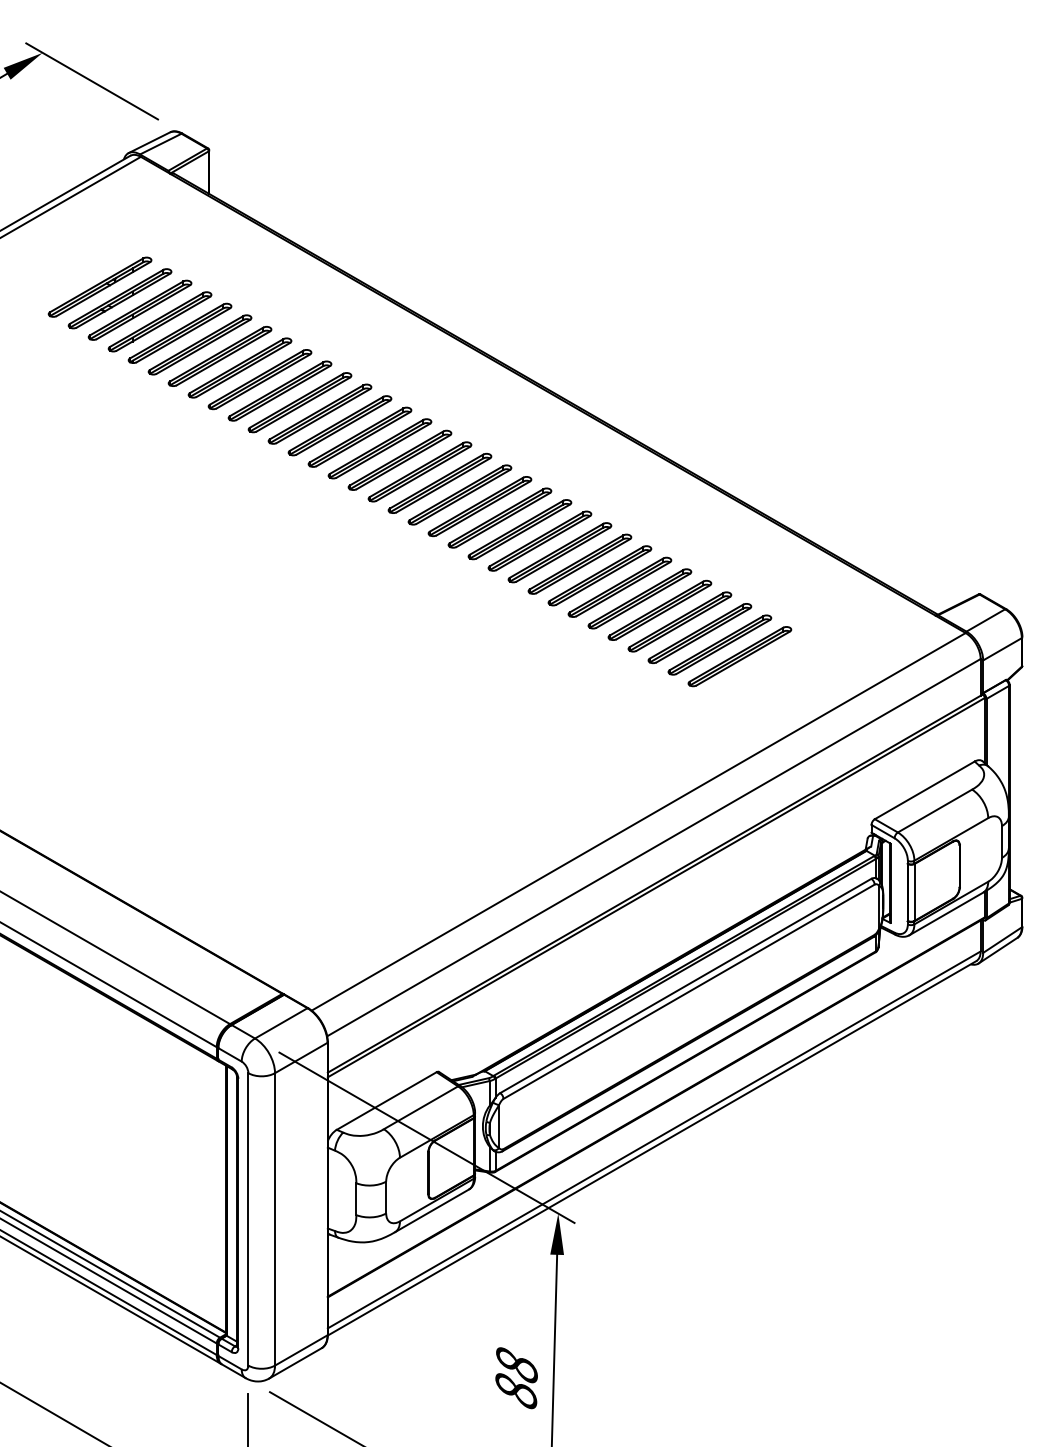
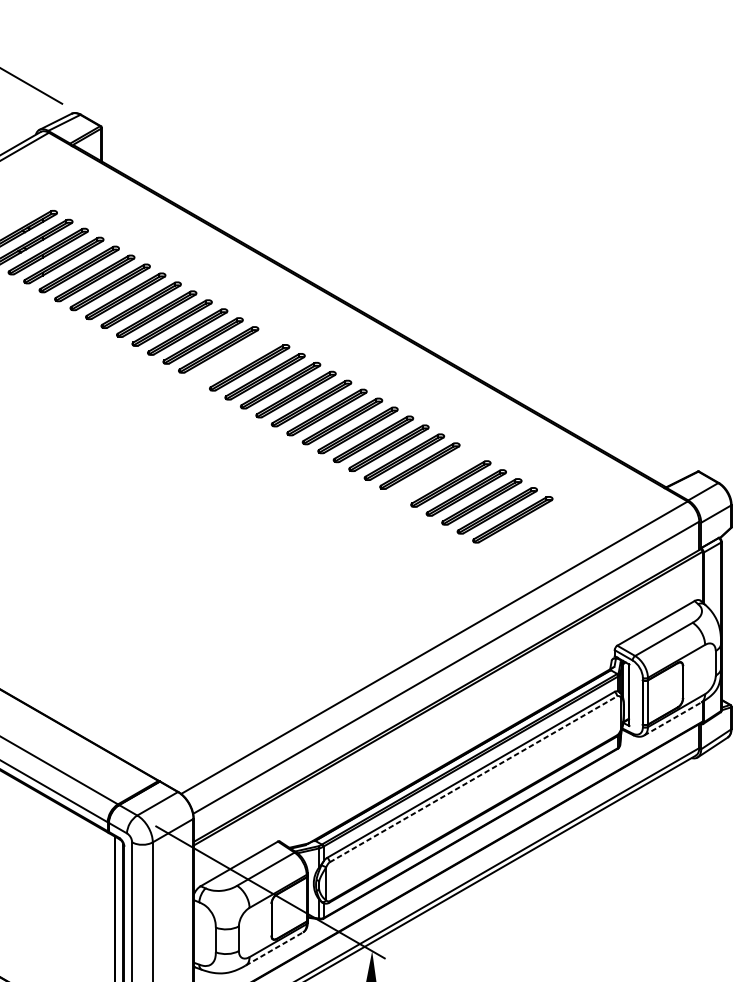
part: (379, 448) -> (233, 358), removed
part: (639, 598) -> (435, 474), removed
line: (946, 913) -> (672, 718), solid -> dashed
line: (689, 991) -> (473, 779), solid -> dashed
line: (432, 1210) -> (274, 948), solid -> dashed

